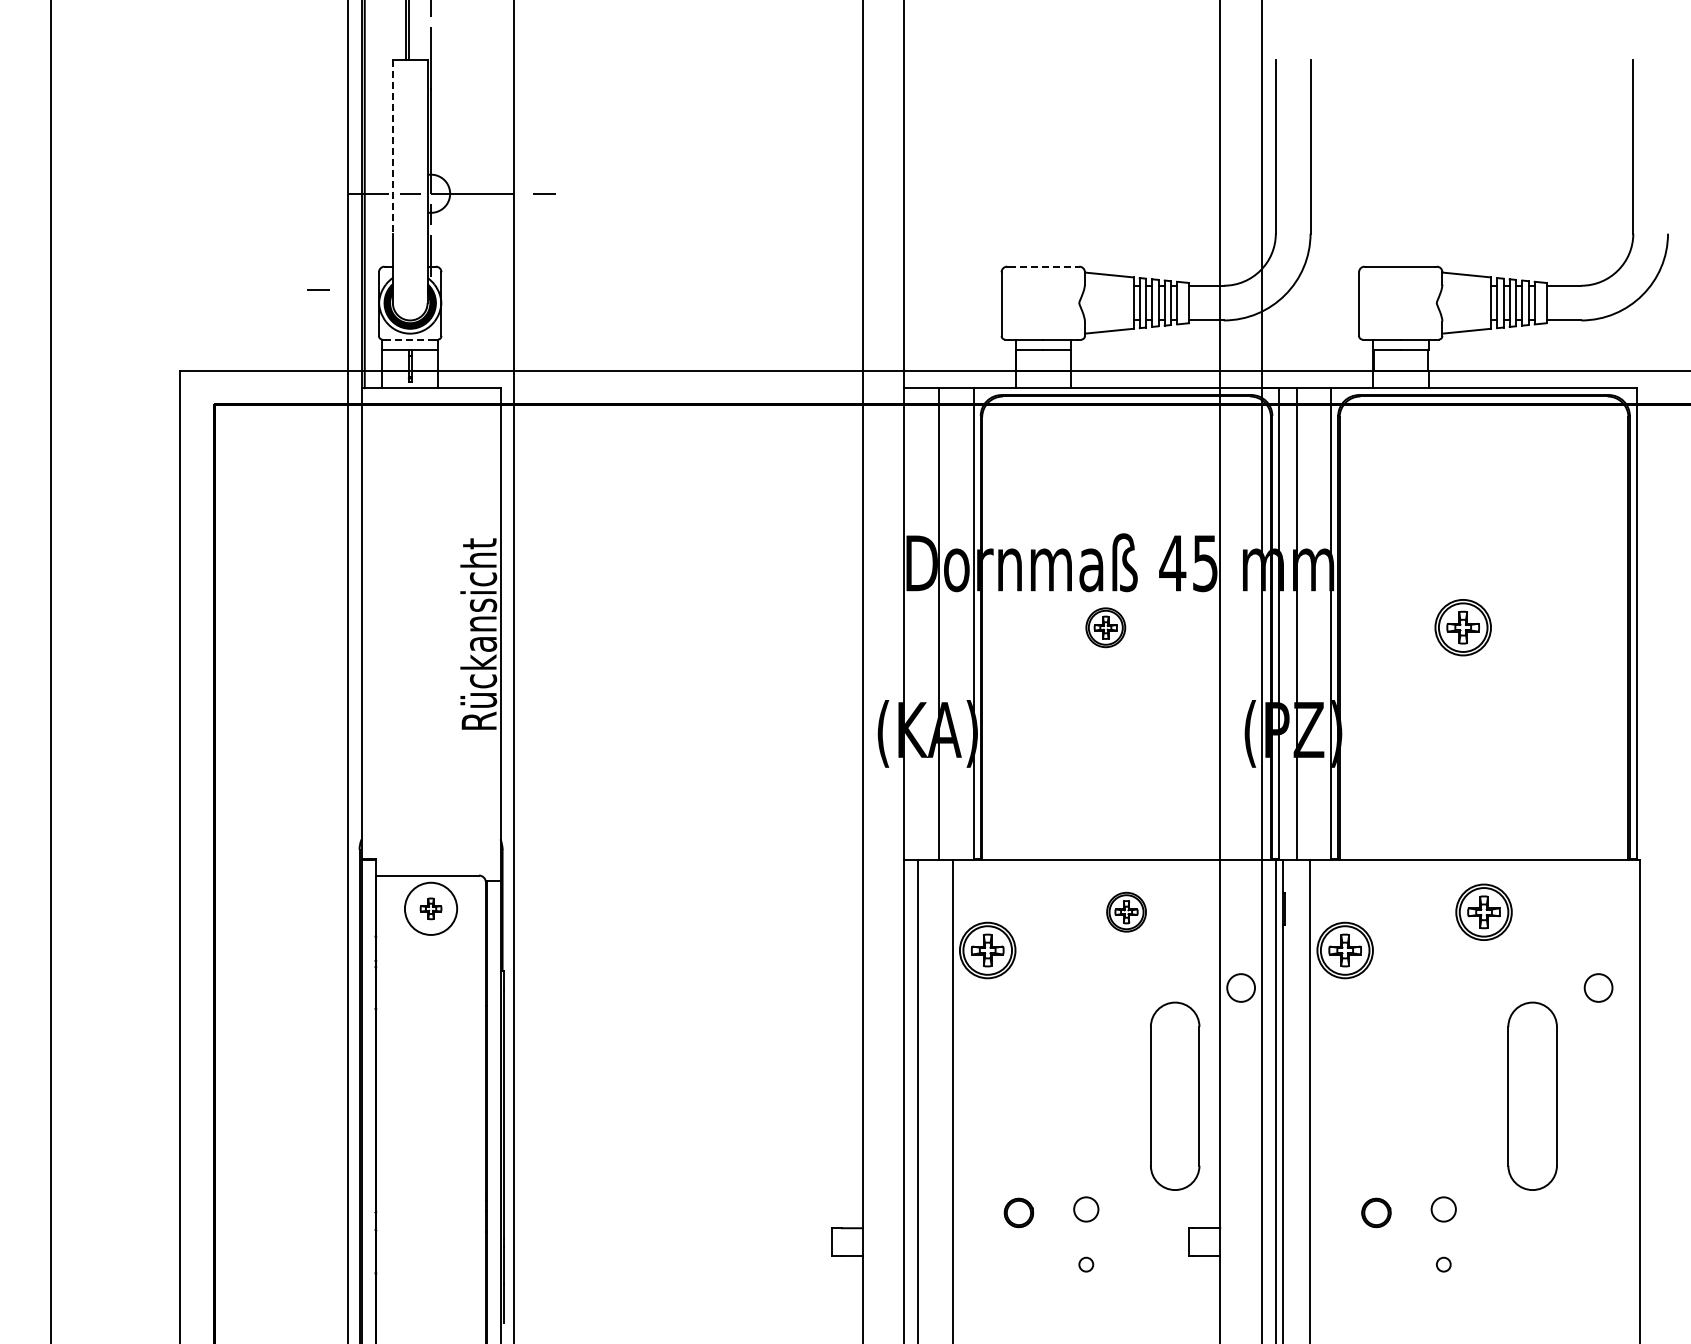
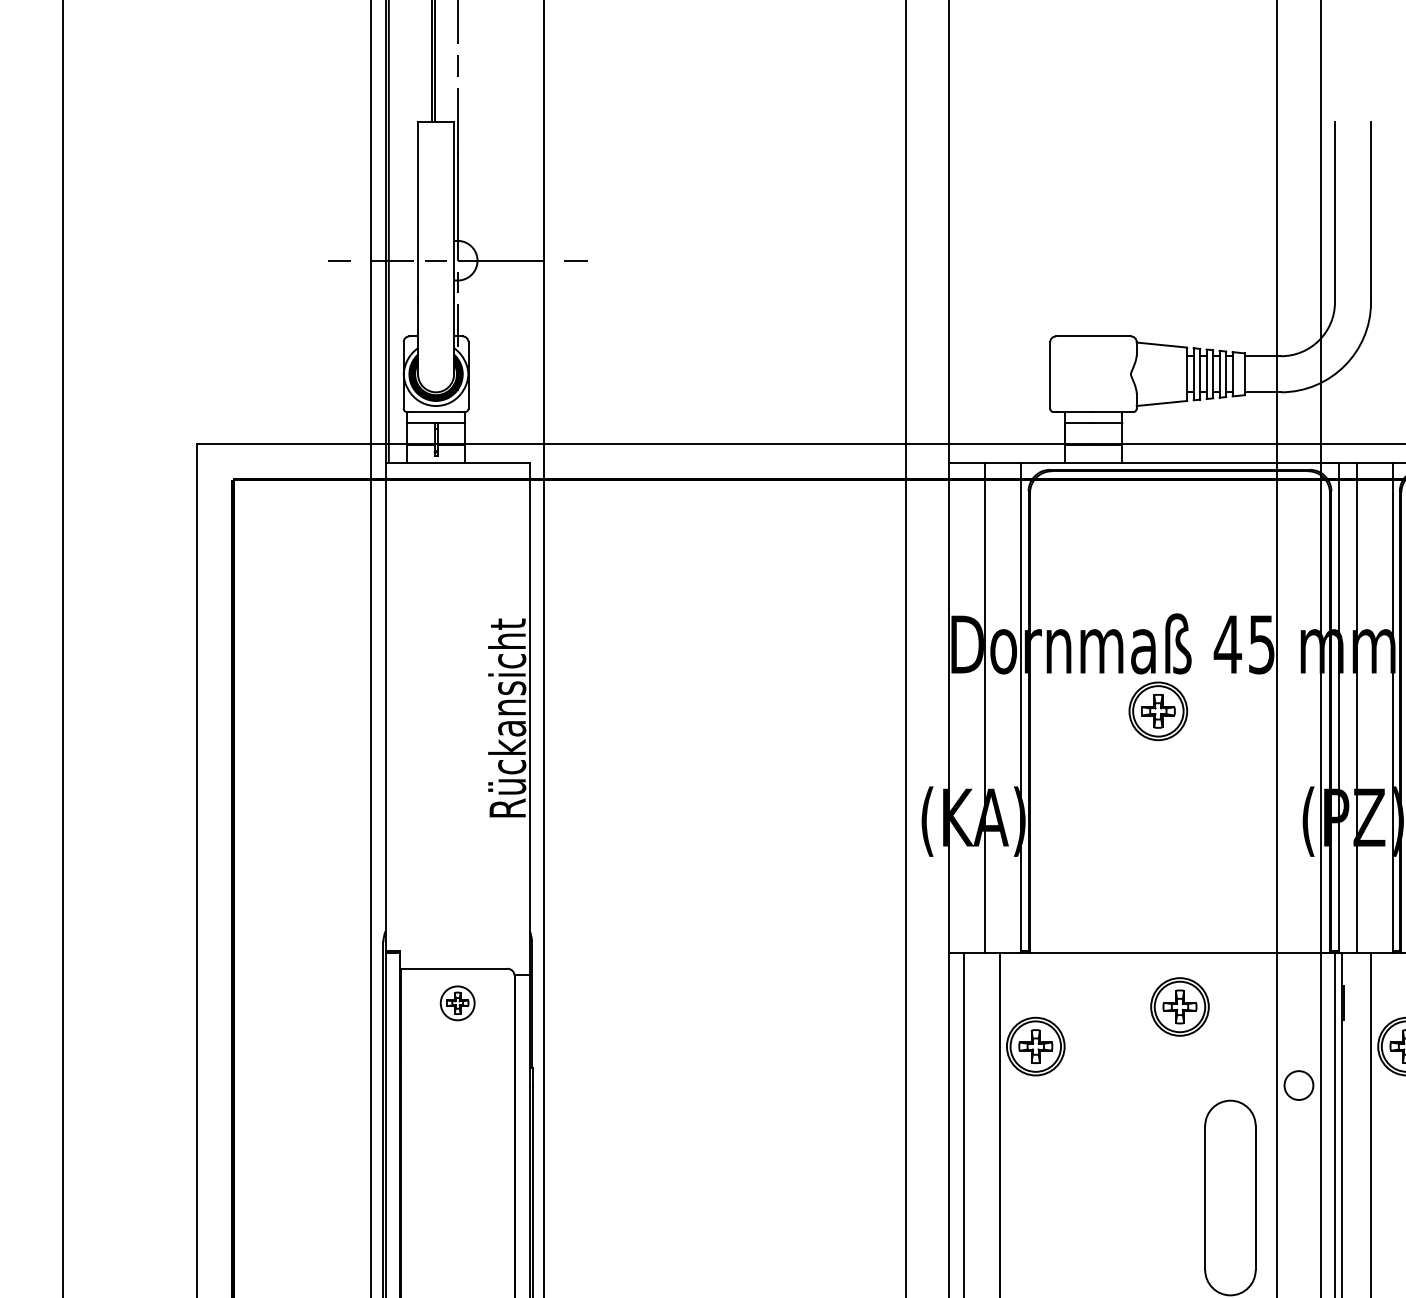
line: (392, 146) -> (417, 211), dashed -> solid
line: (1043, 266) -> (1093, 336), dashed -> solid
line: (318, 289) -> (339, 260), moved
line: (409, 339) -> (435, 412), dashed -> solid
part: (1105, 627) -> (1158, 711), size x1.43
circle: (430, 908) -> (457, 1002), size x0.62
part: (1126, 911) -> (1179, 1006), size x1.43

